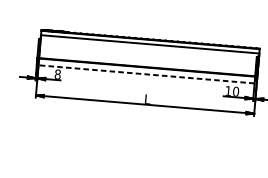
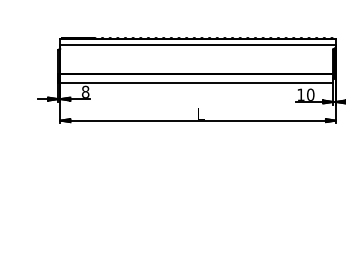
line: (145, 74) -> (195, 82), dashed -> solid

